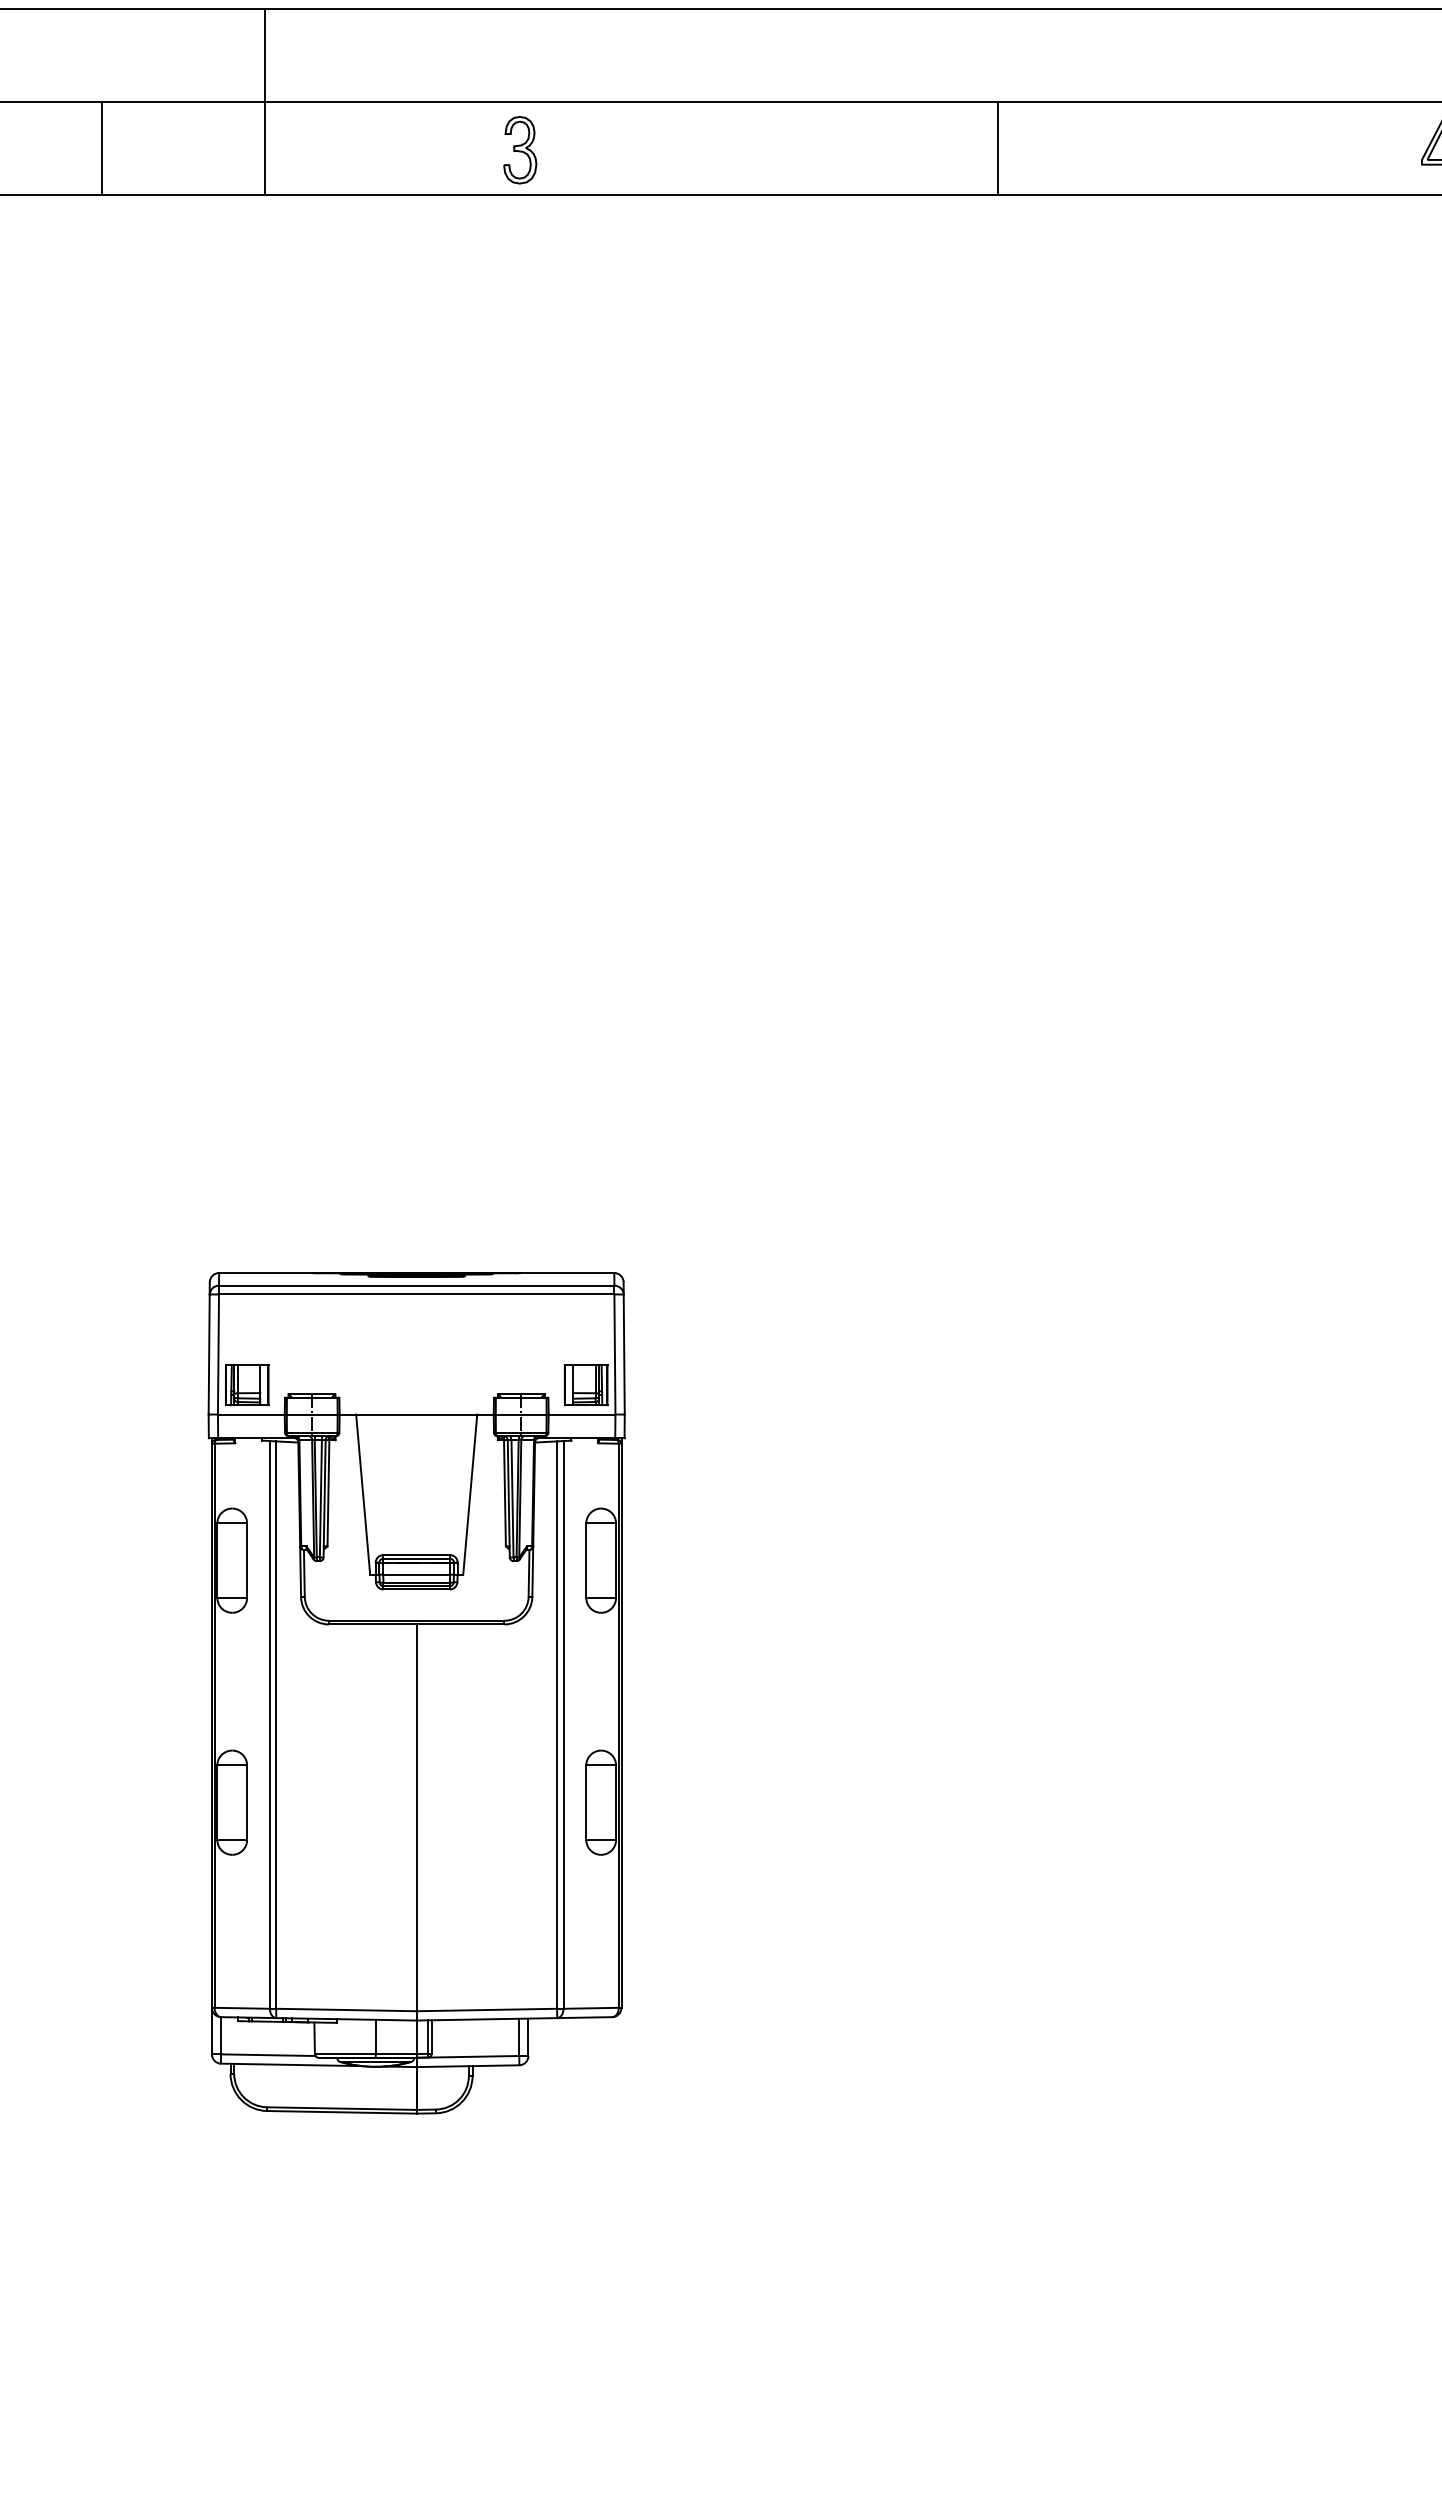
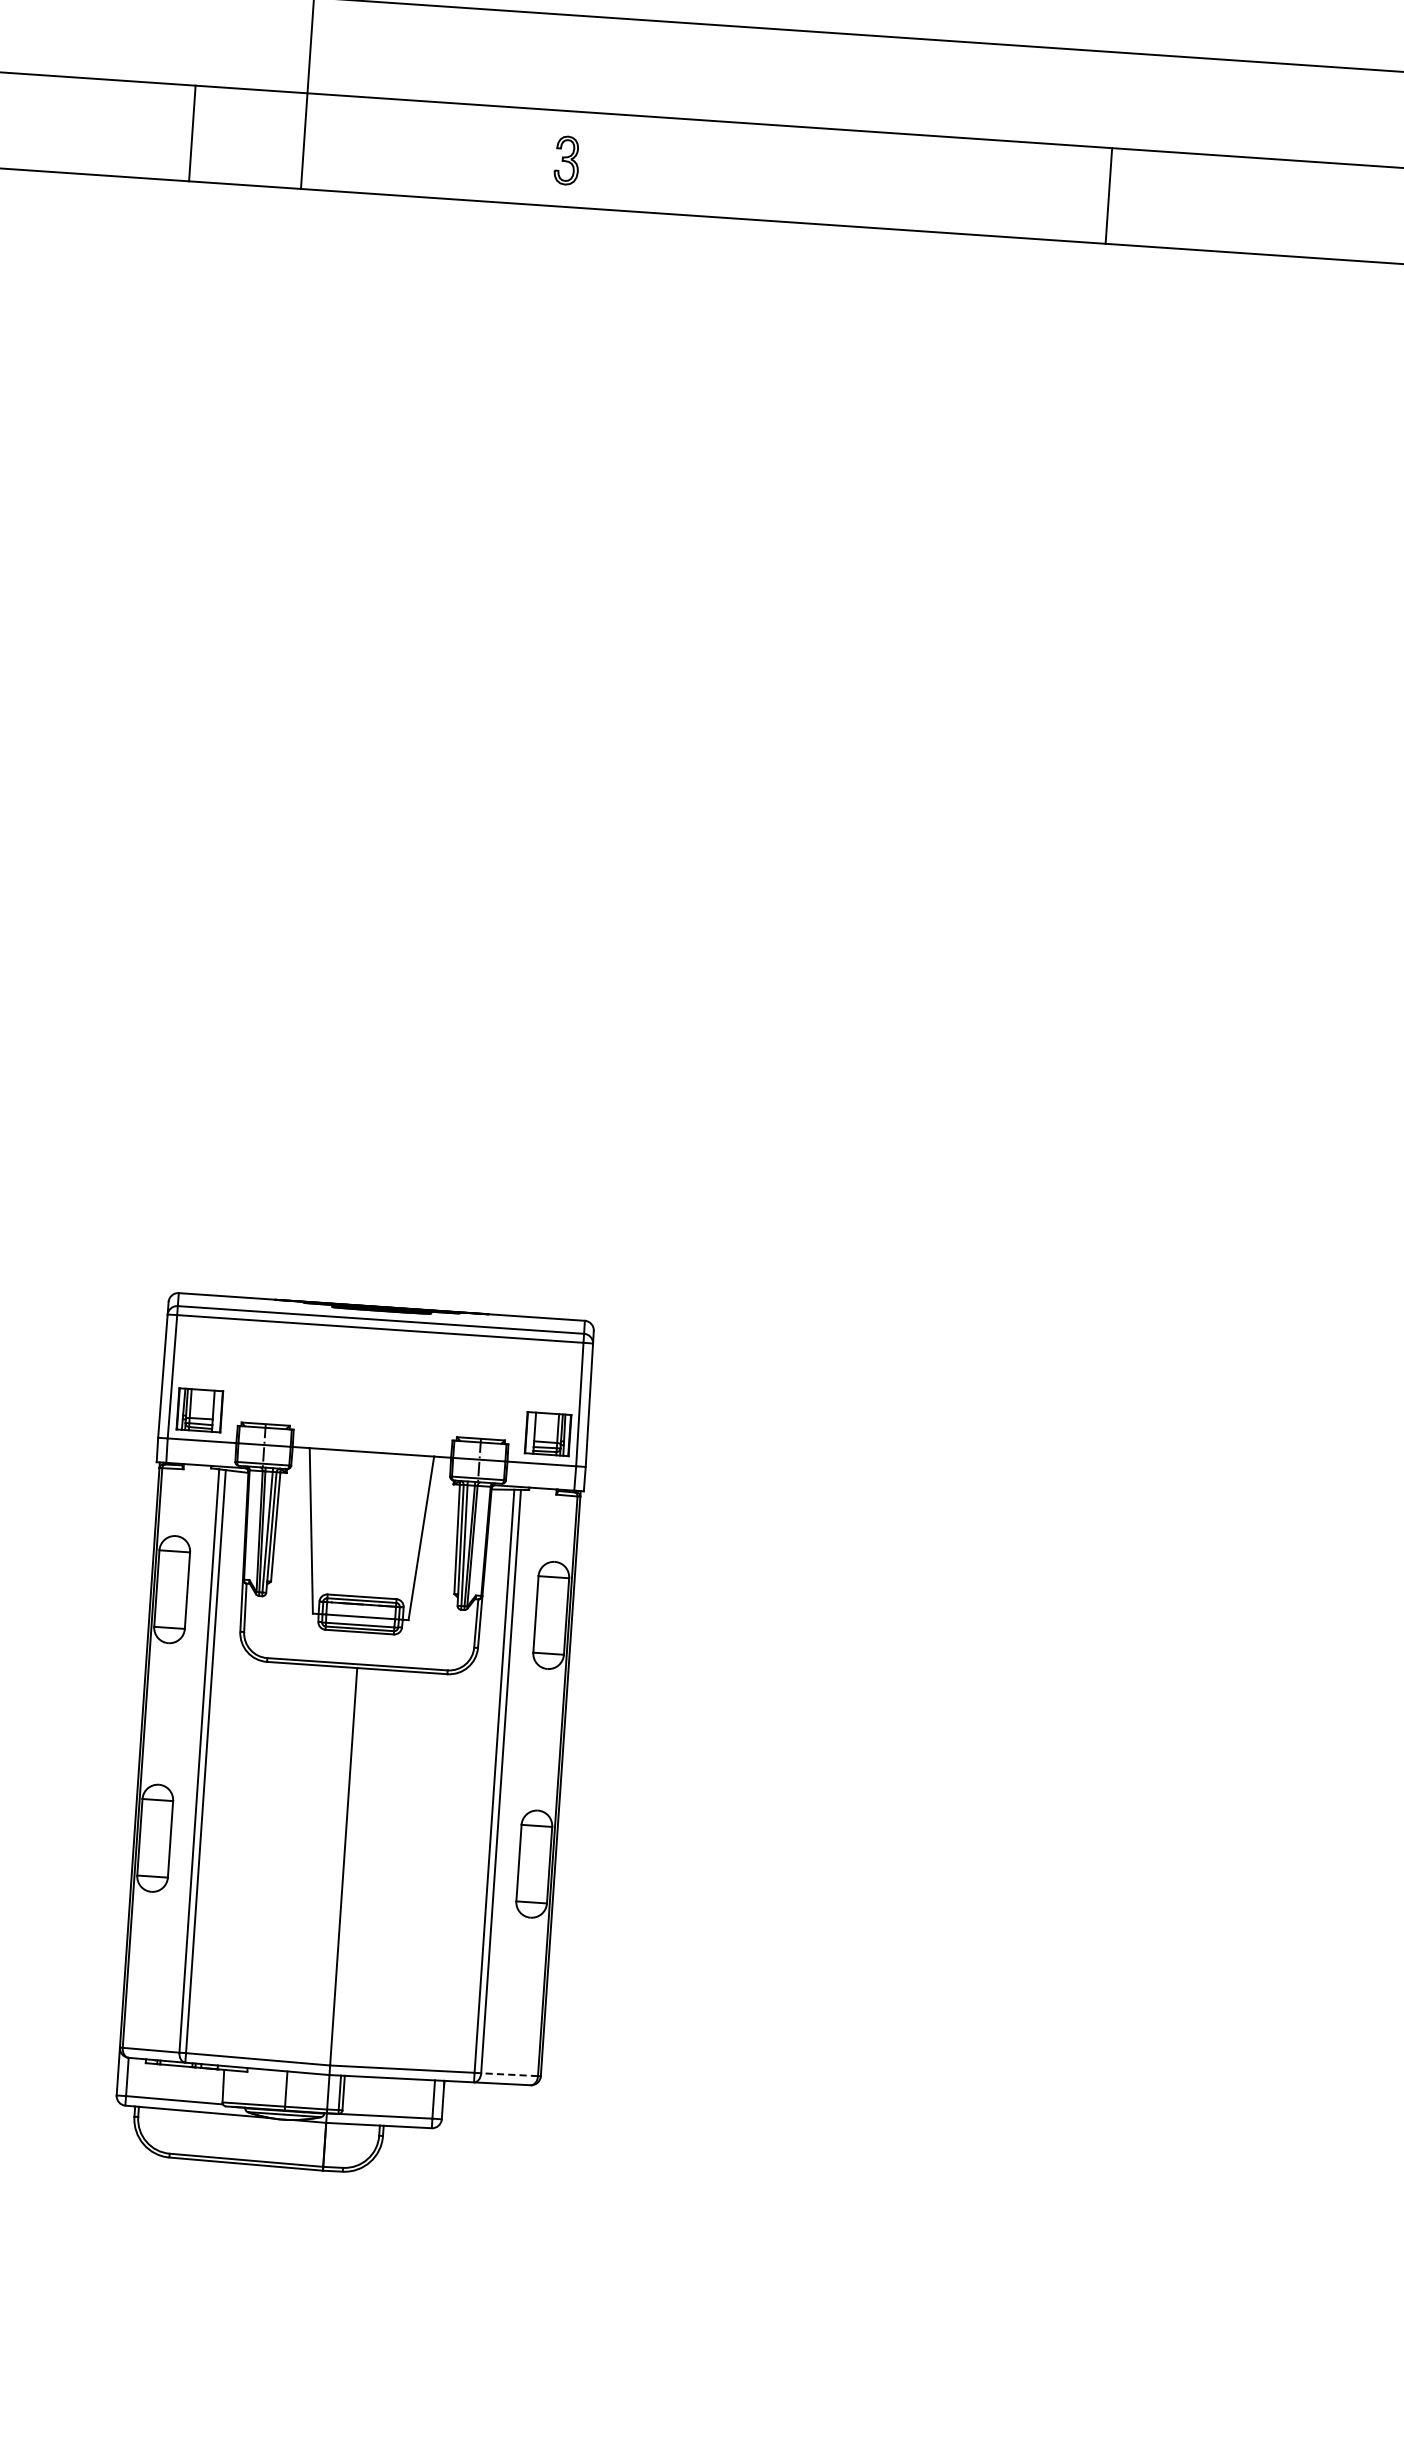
line: (101, 148) -> (192, 133), moved
line: (997, 148) -> (1108, 195), moved
part: (520, 150) -> (567, 160), size x0.7
line: (591, 2008) -> (509, 2074), solid -> dashed

